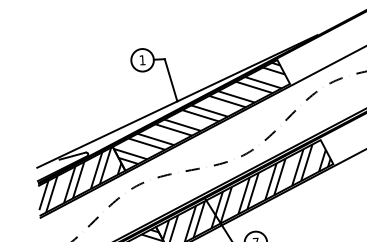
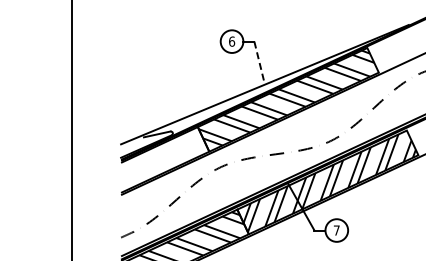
text: (143, 60) -> (232, 41), 1 -> 6
line: (170, 80) -> (259, 63), solid -> dashed
hatch: (80, 179) -> (163, 158), removed

